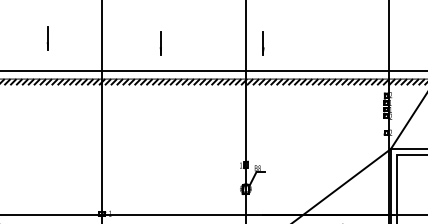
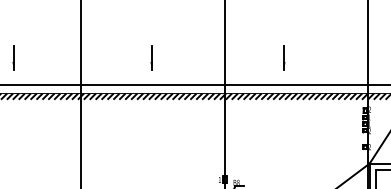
line: (47, 38) -> (13, 58), moved
line: (160, 43) -> (151, 58), moved
line: (263, 43) -> (284, 58), moved

